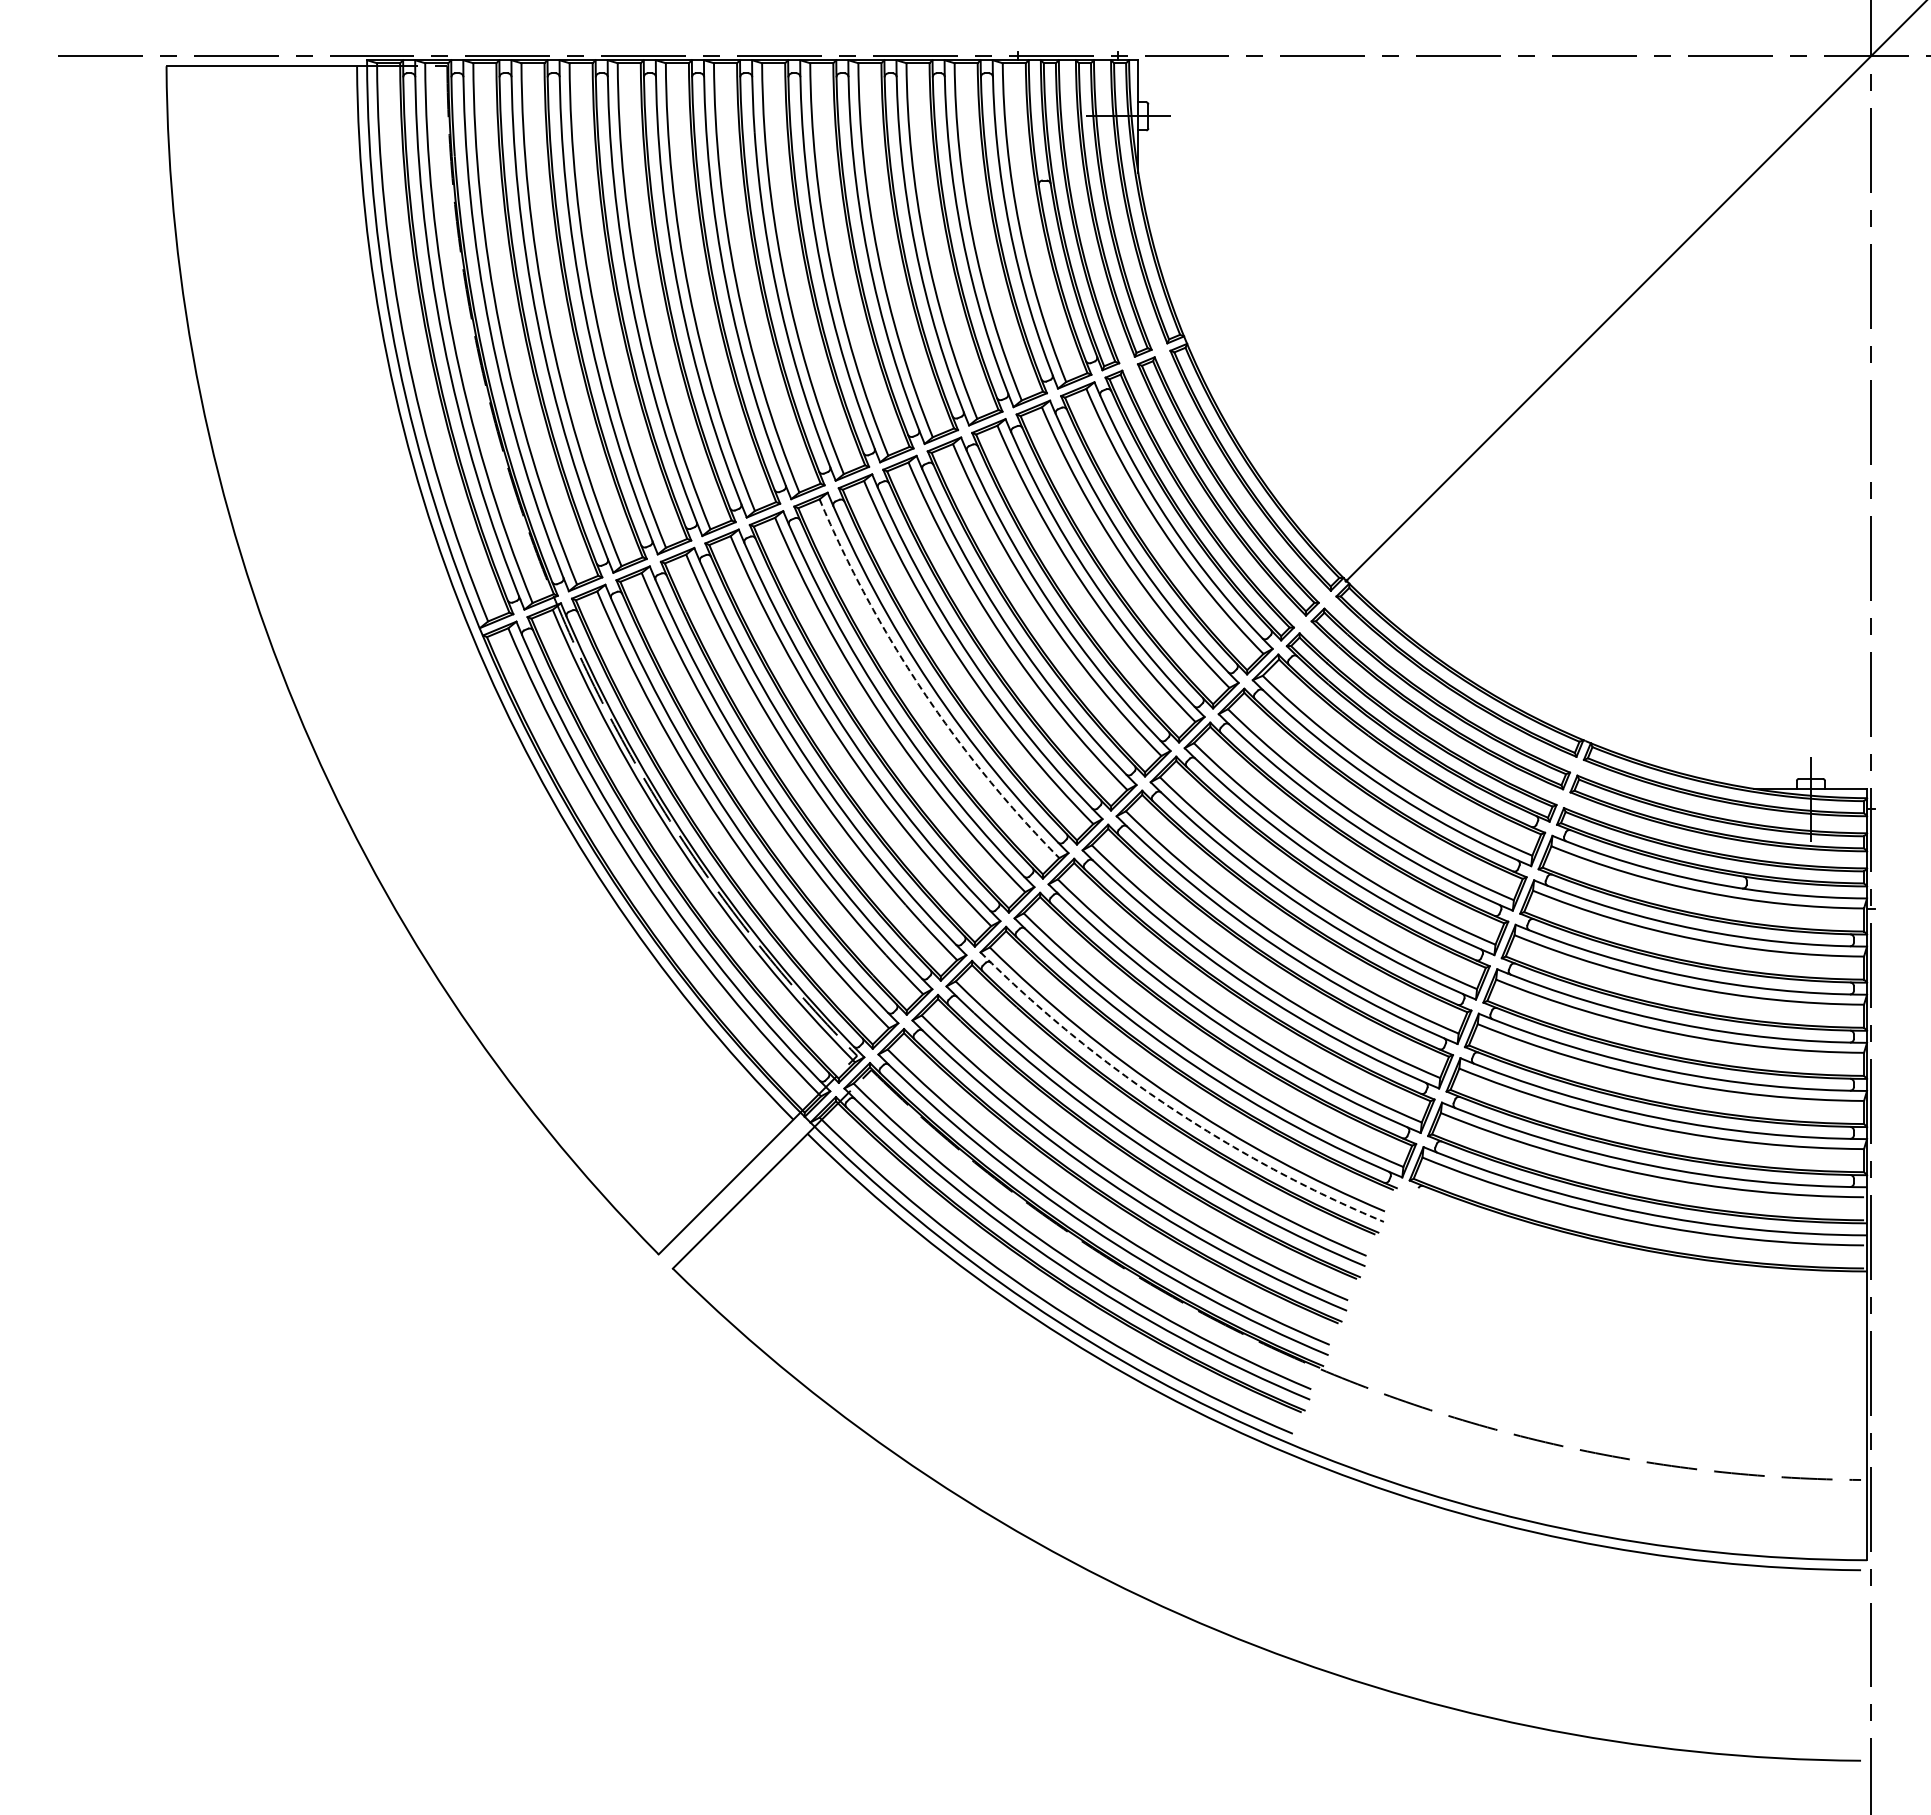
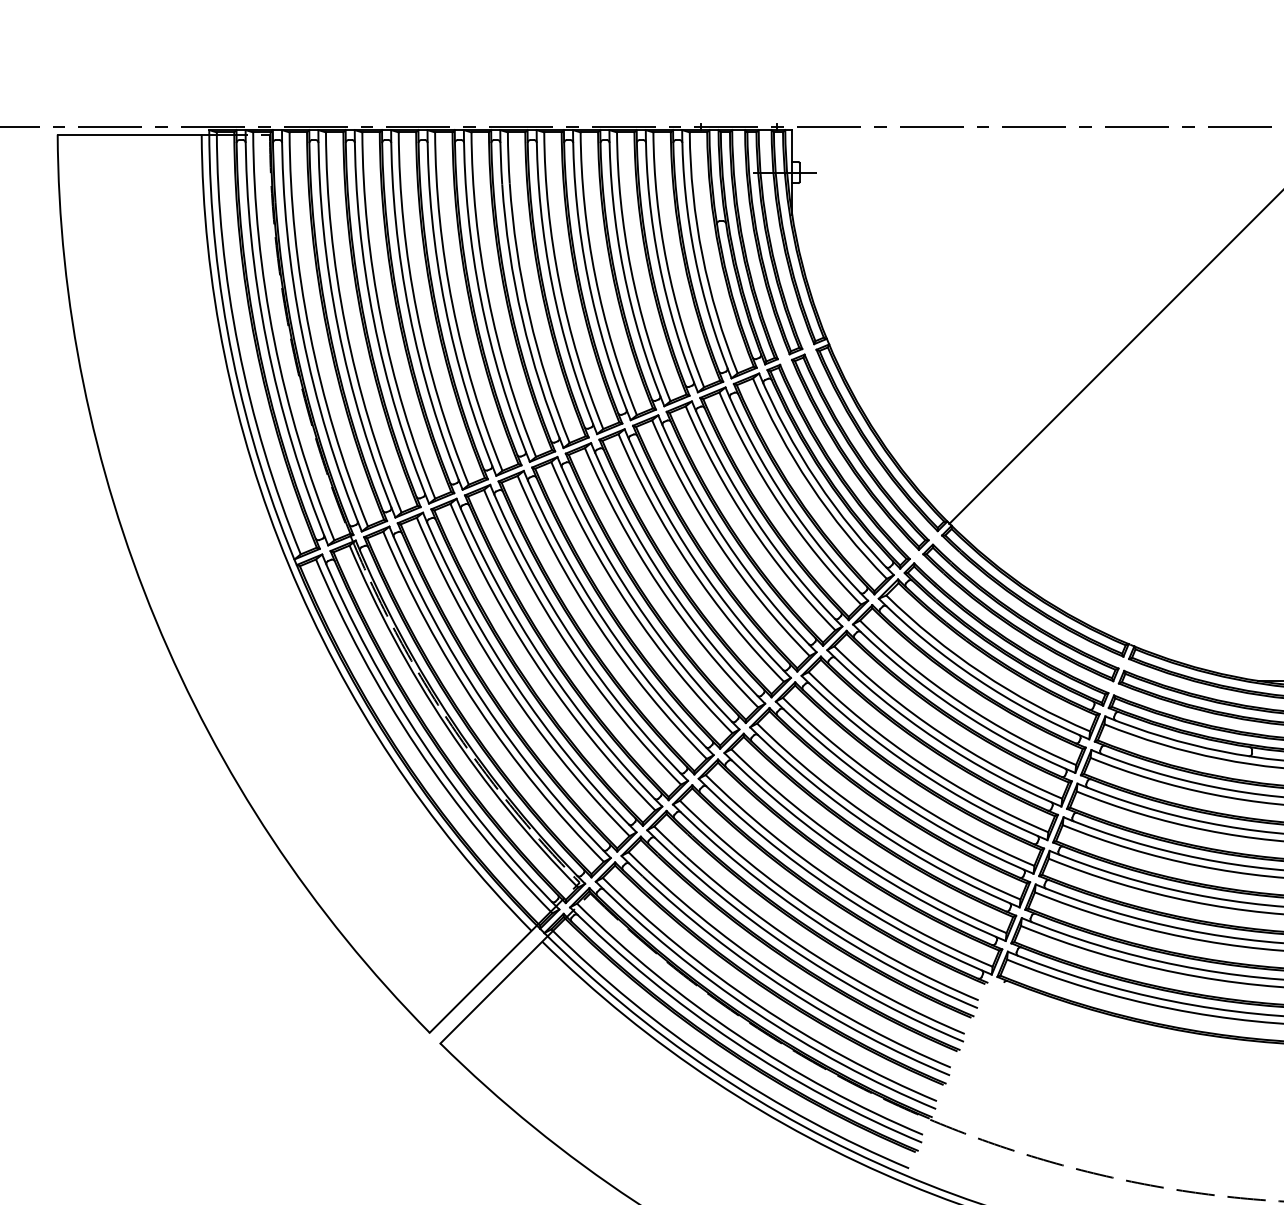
arc: (922, 690) -> (629, 606), dashed -> solid
arc: (1169, 1106) -> (815, 920), dashed -> solid

